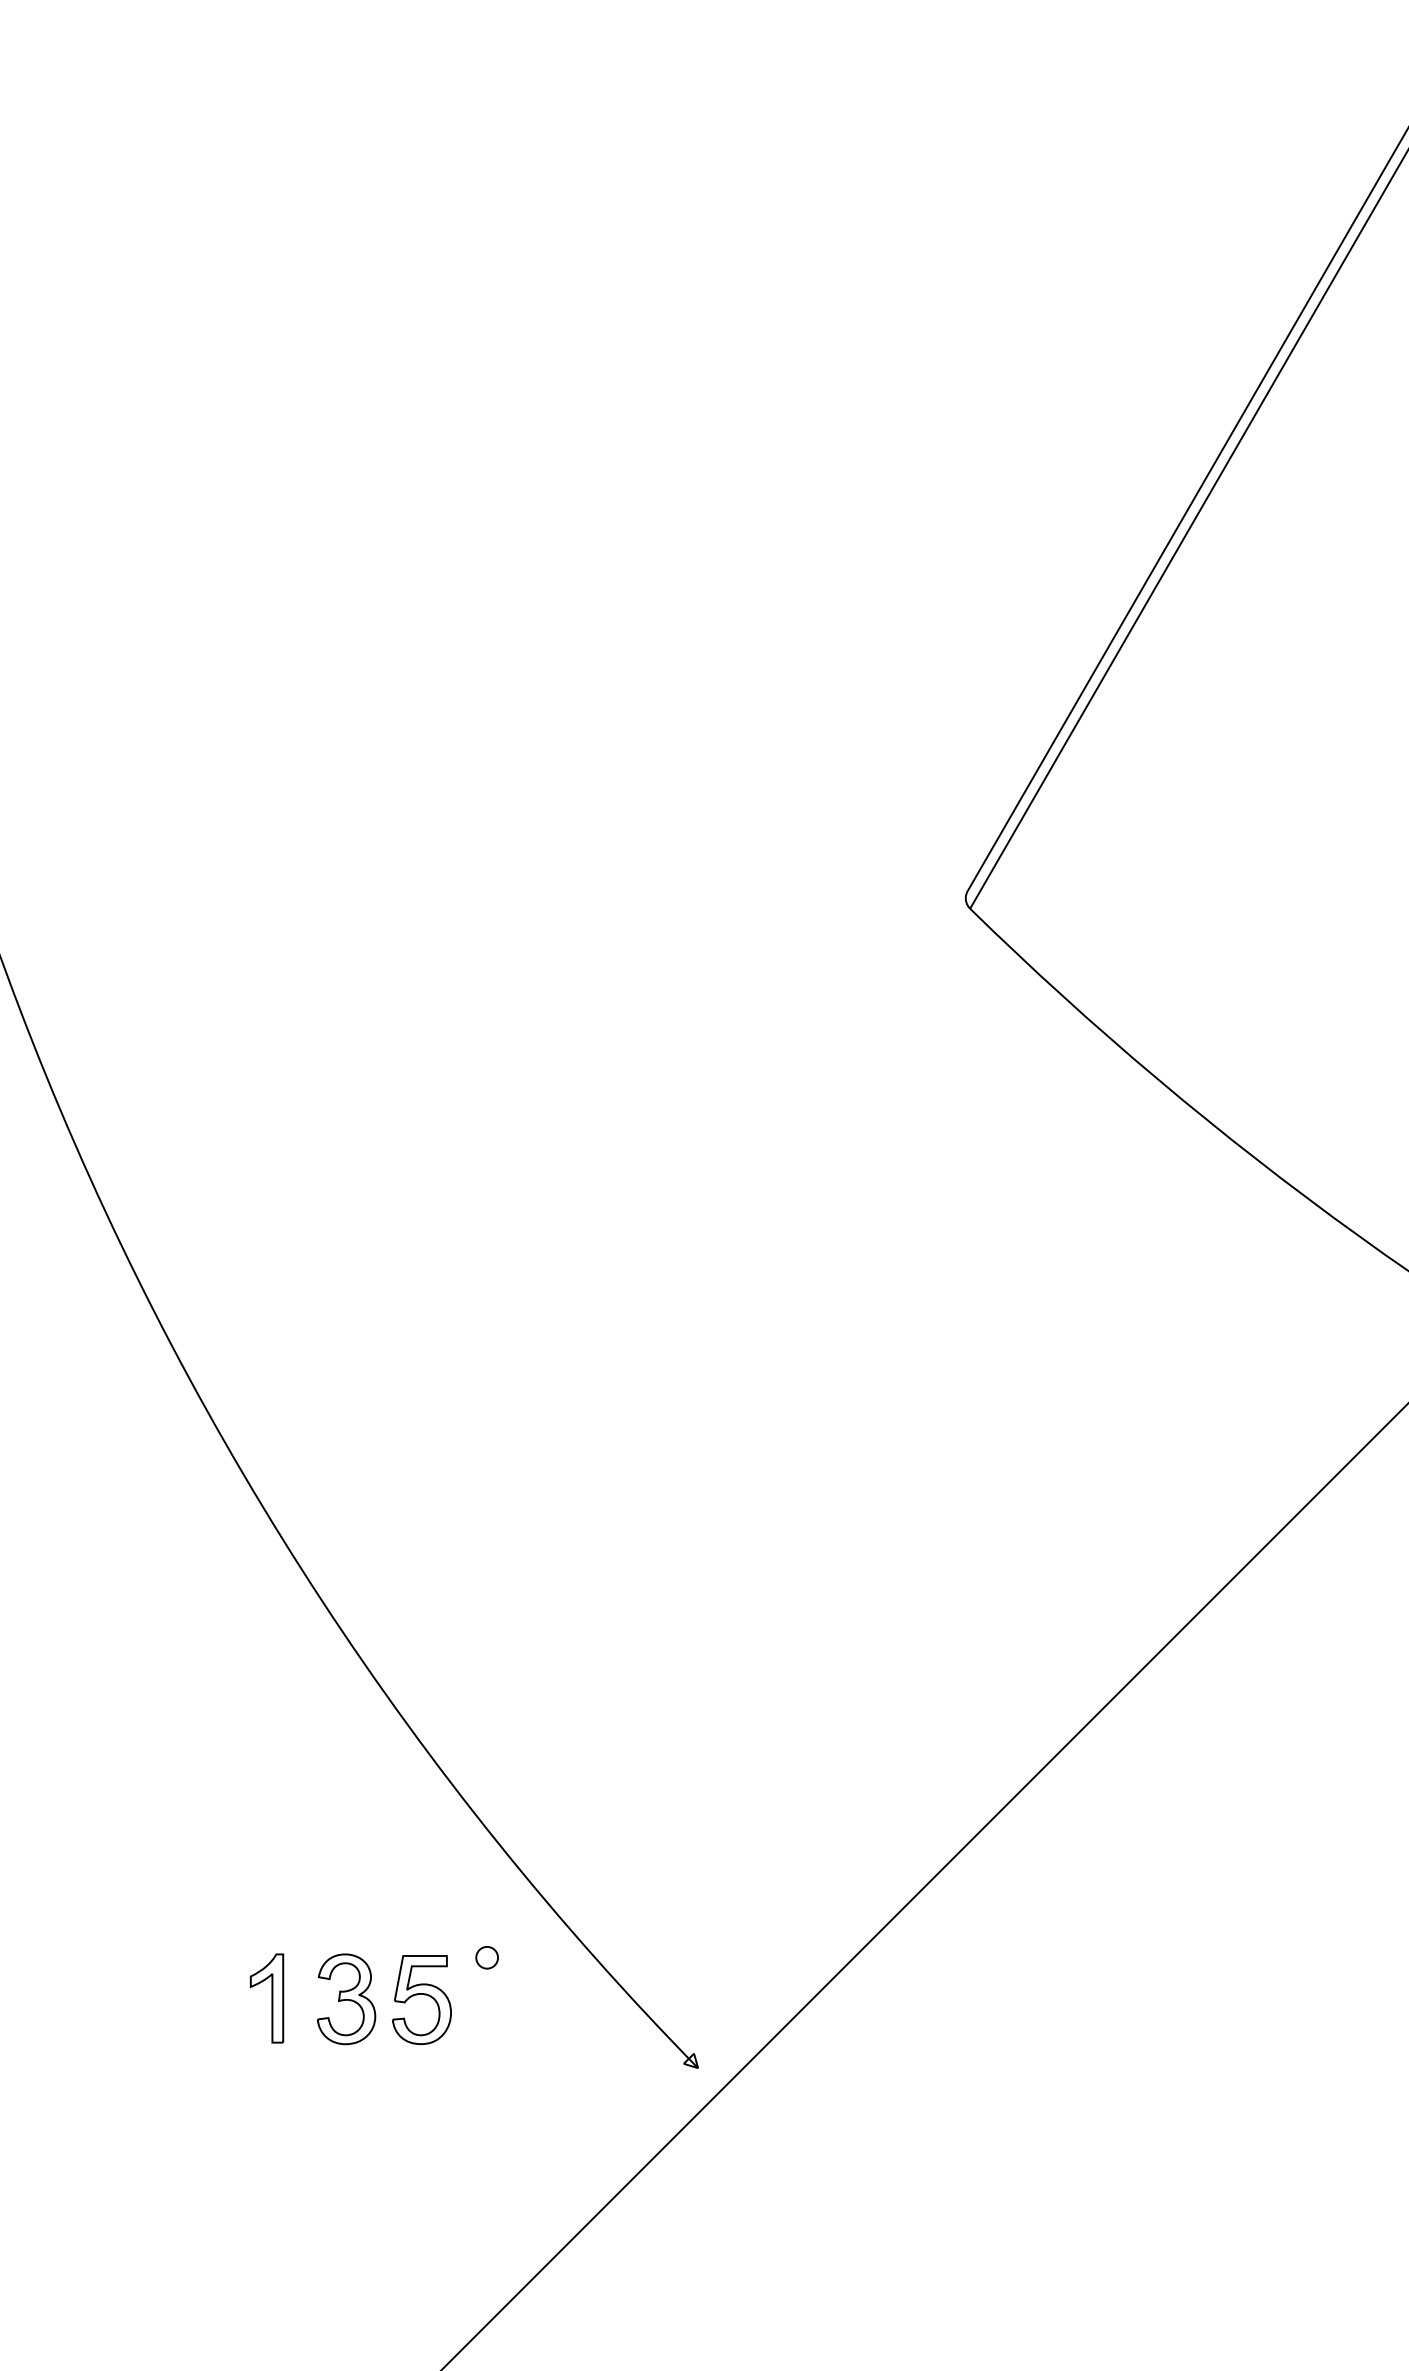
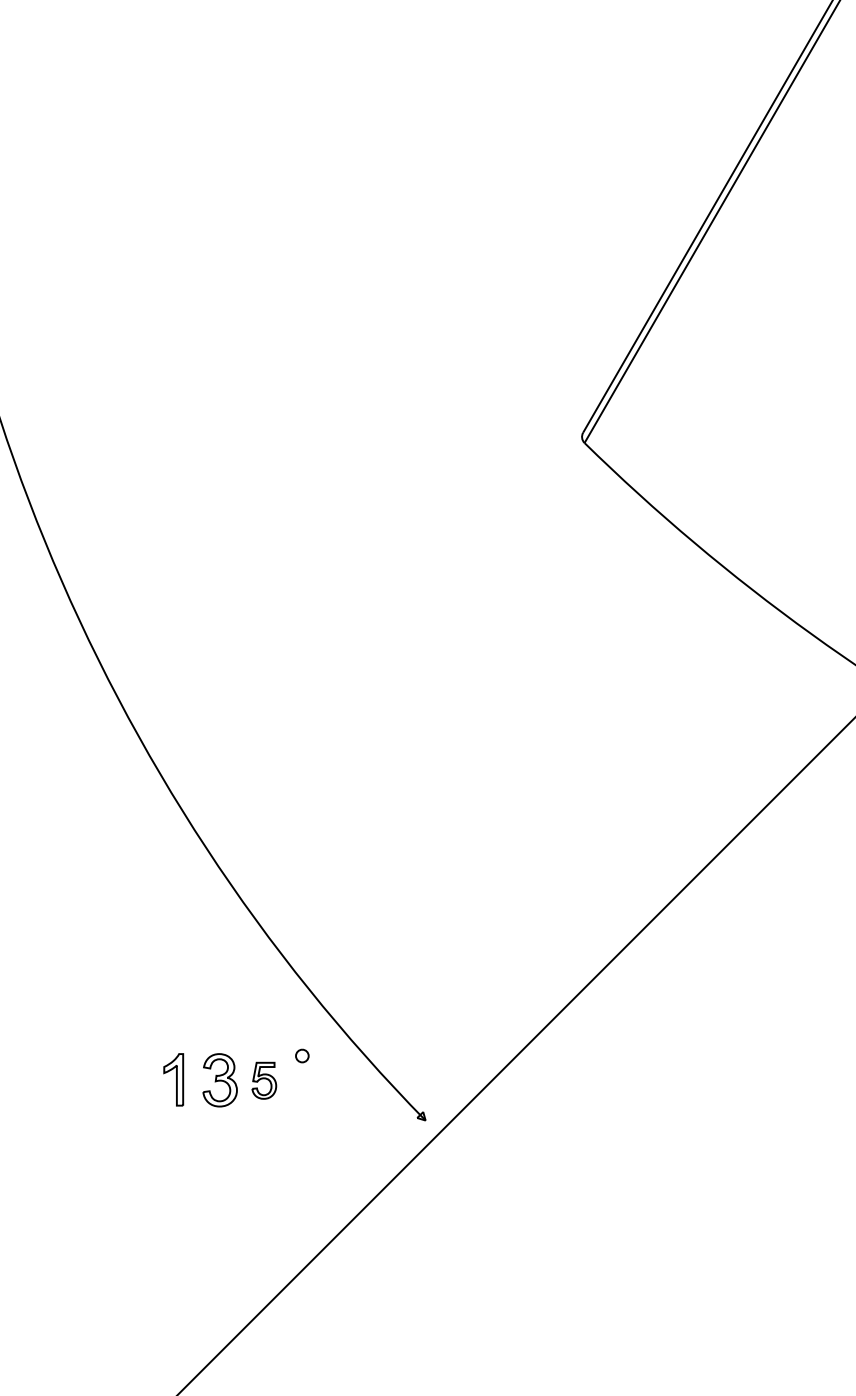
part: (422, 1999) -> (264, 1080), size x0.7

